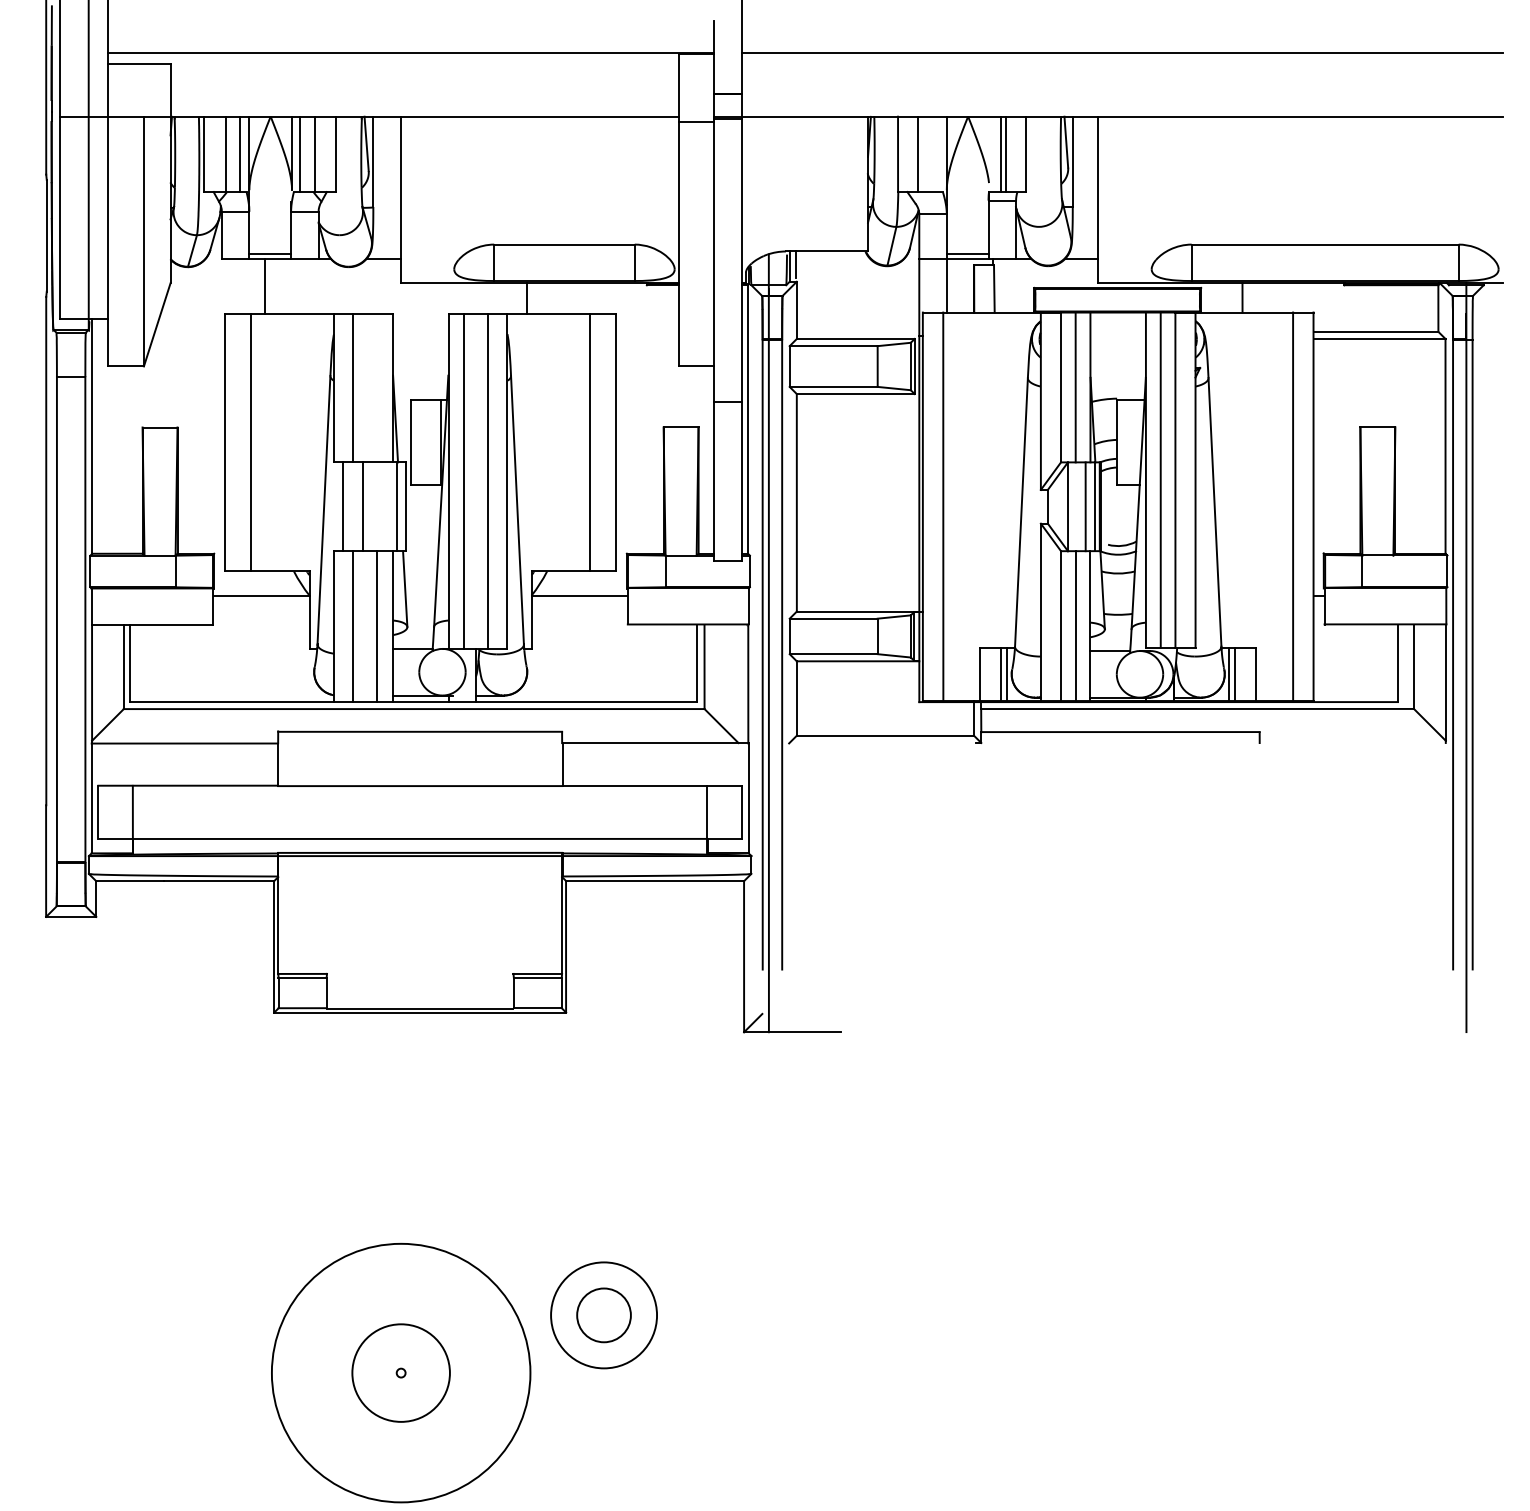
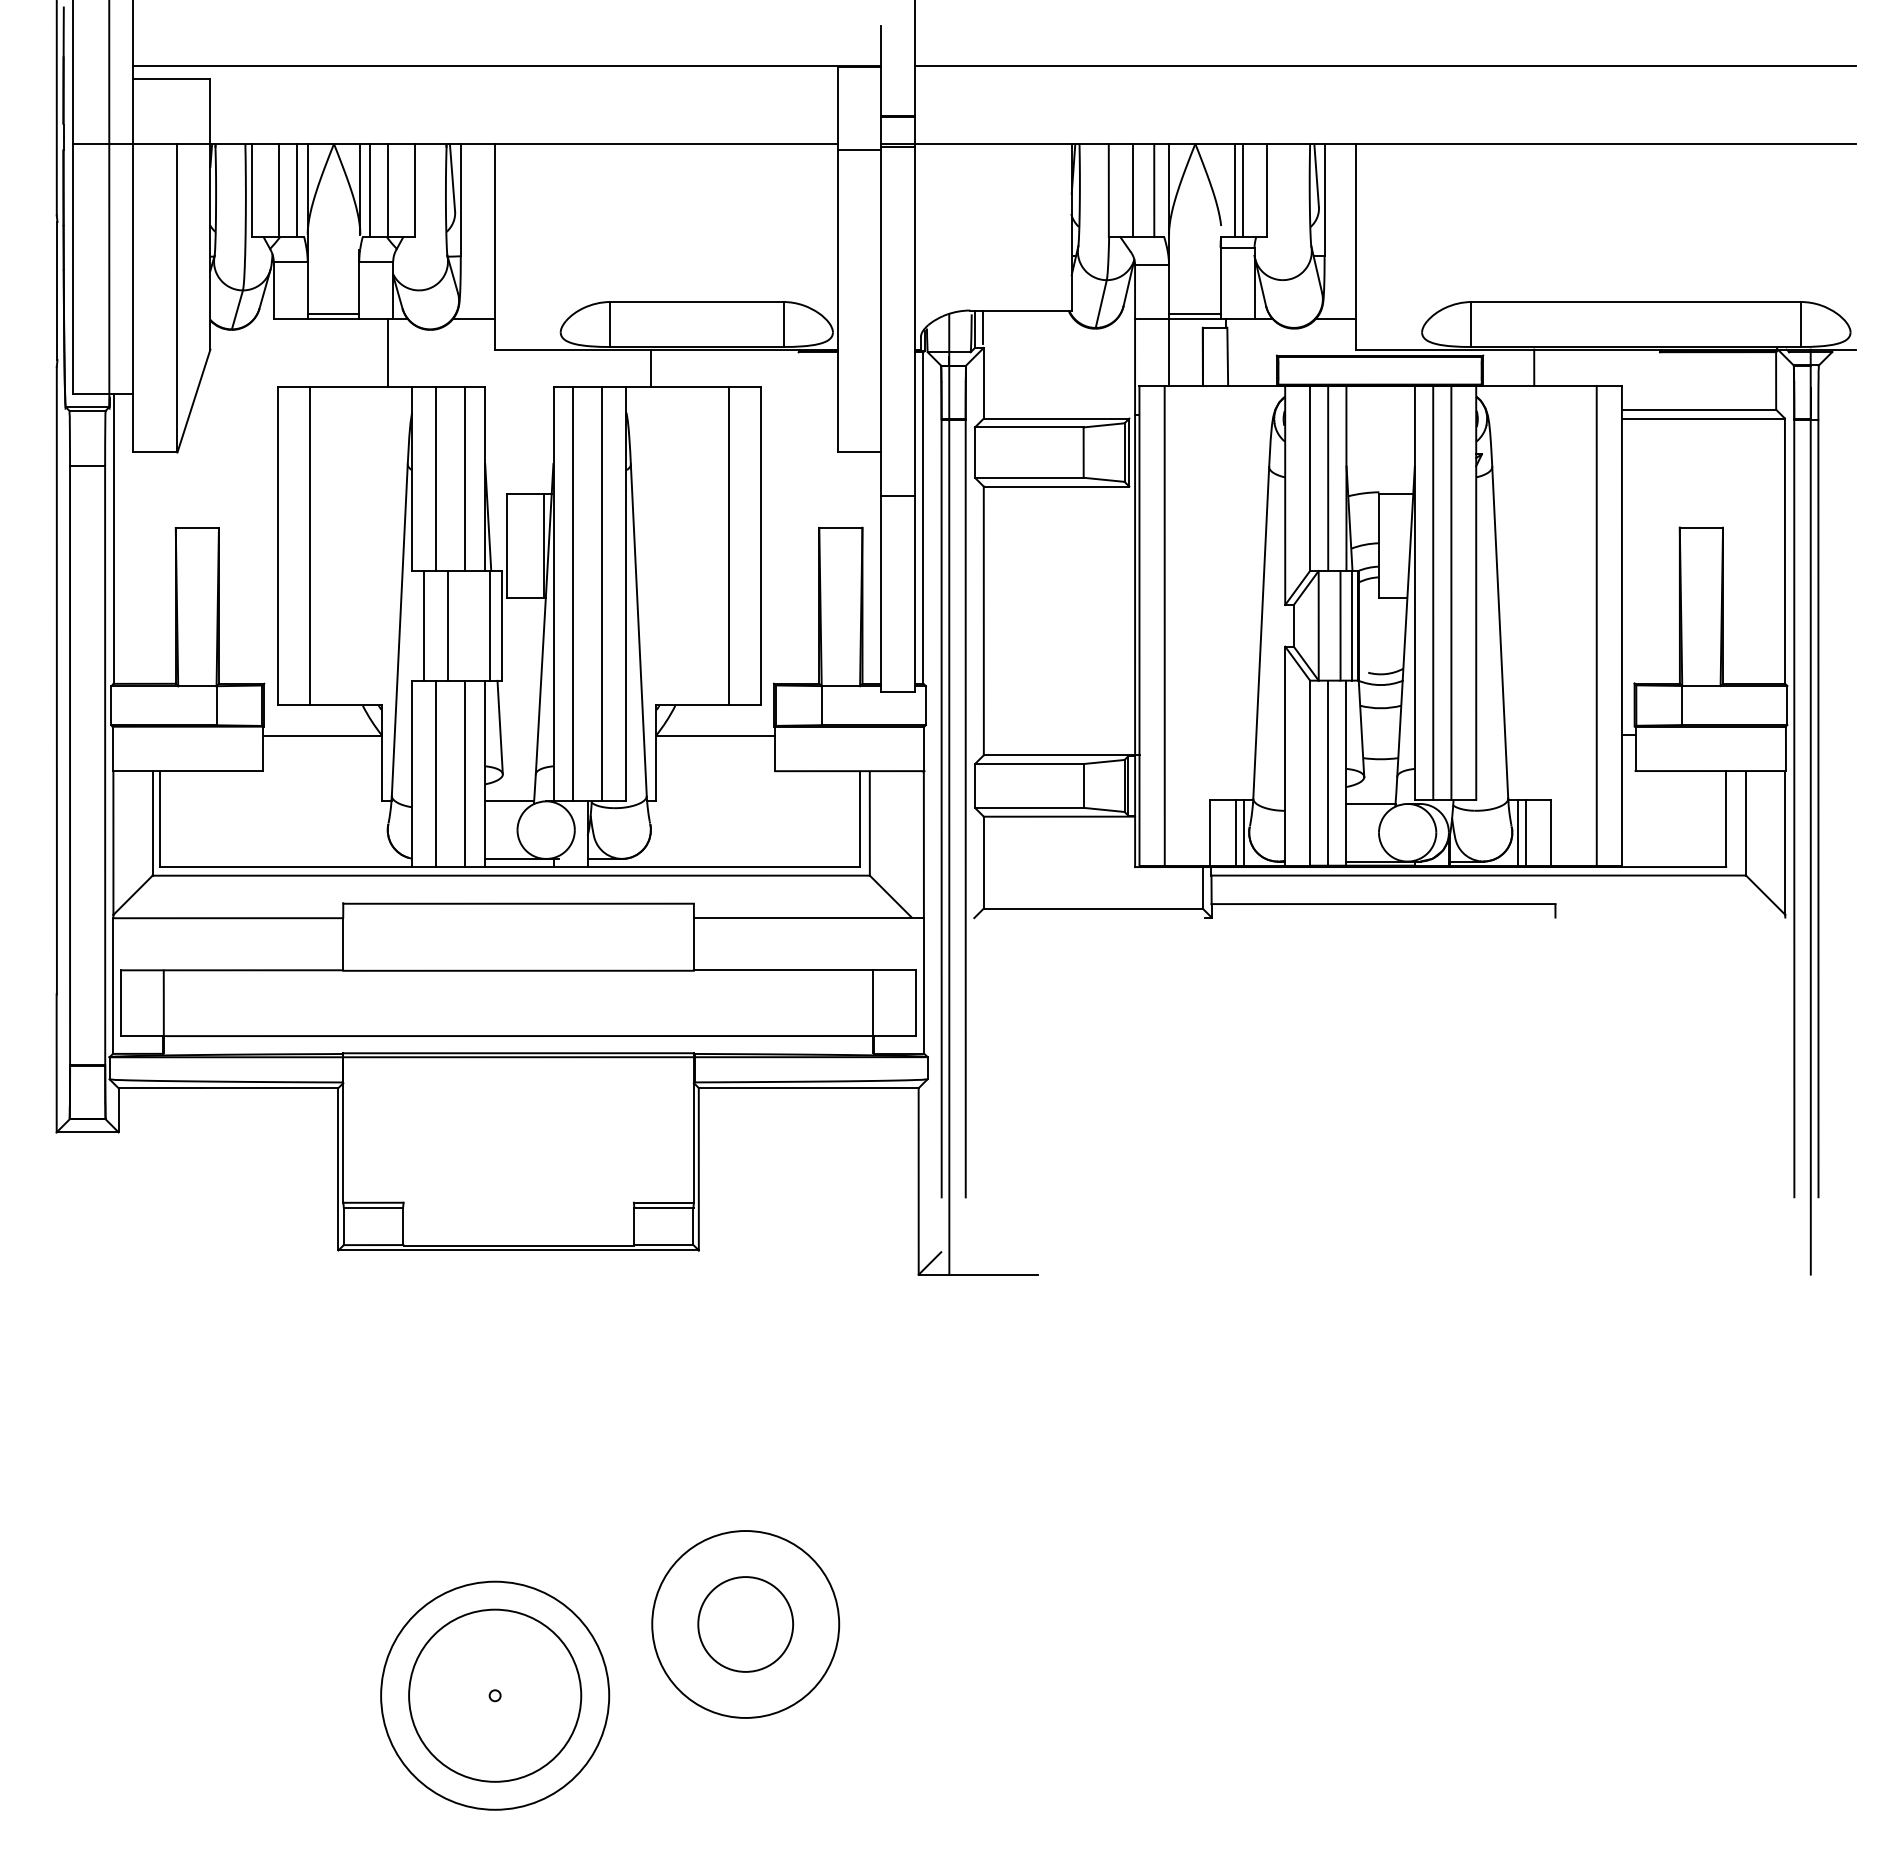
line: (935, 154) -> (1154, 190), added
line: (264, 286) -> (387, 353), moved
line: (377, 388) -> (465, 479), added
circle: (603, 1315) -> (745, 1624), size x1.43
circle: (603, 1315) -> (745, 1624), size x1.43
circle: (401, 1372) -> (495, 1695), size x0.71
circle: (401, 1372) -> (495, 1695), size x1.43

